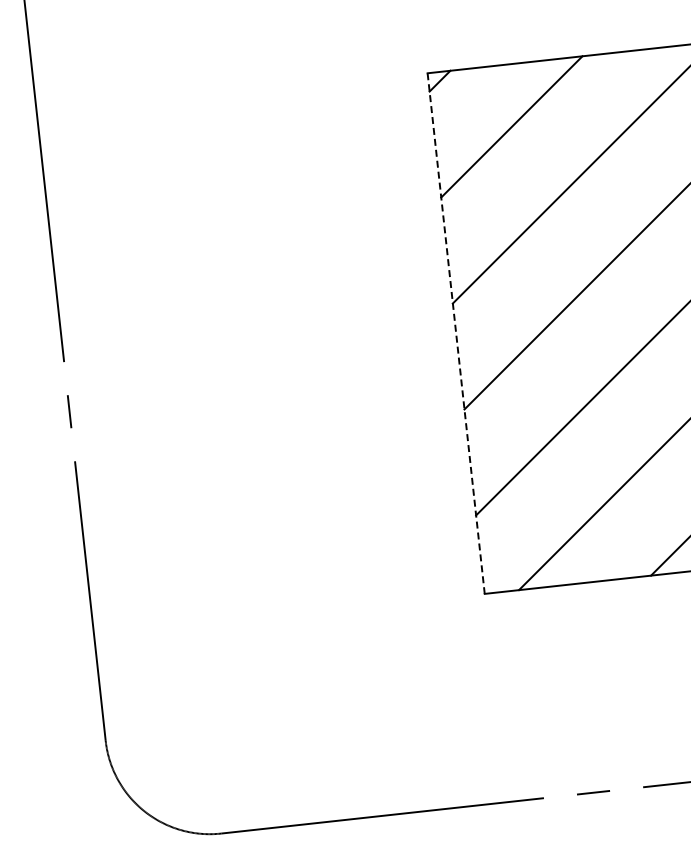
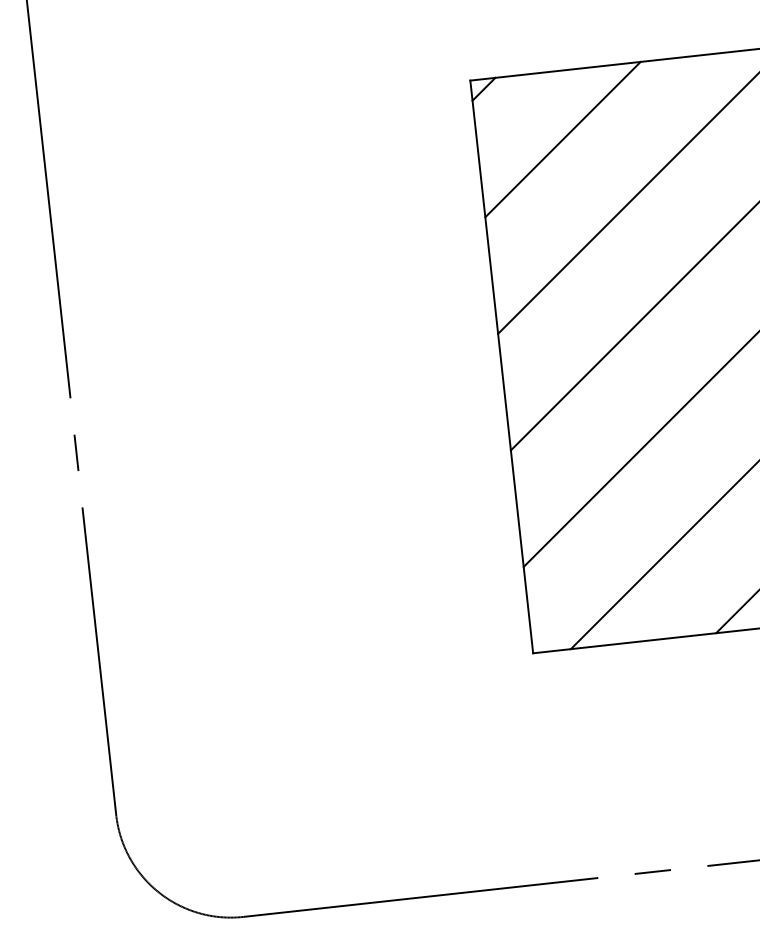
line: (456, 333) -> (502, 366), dashed -> solid

